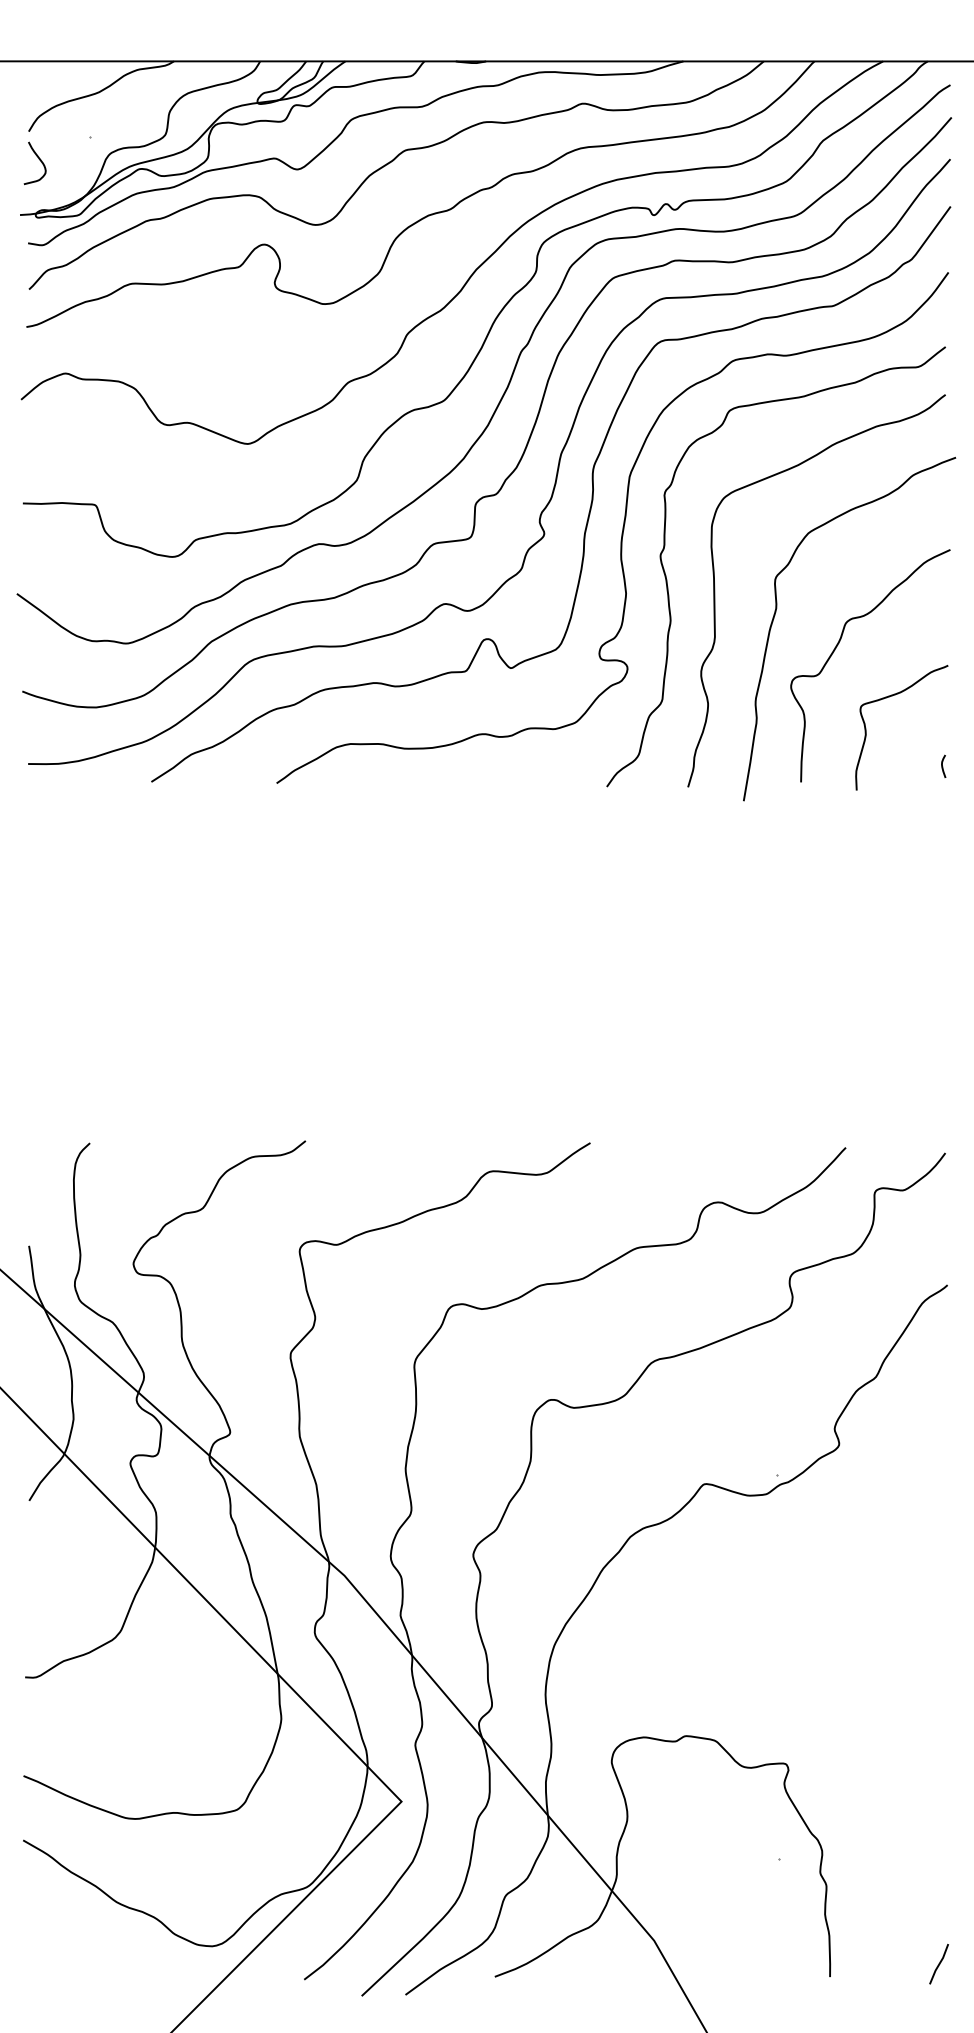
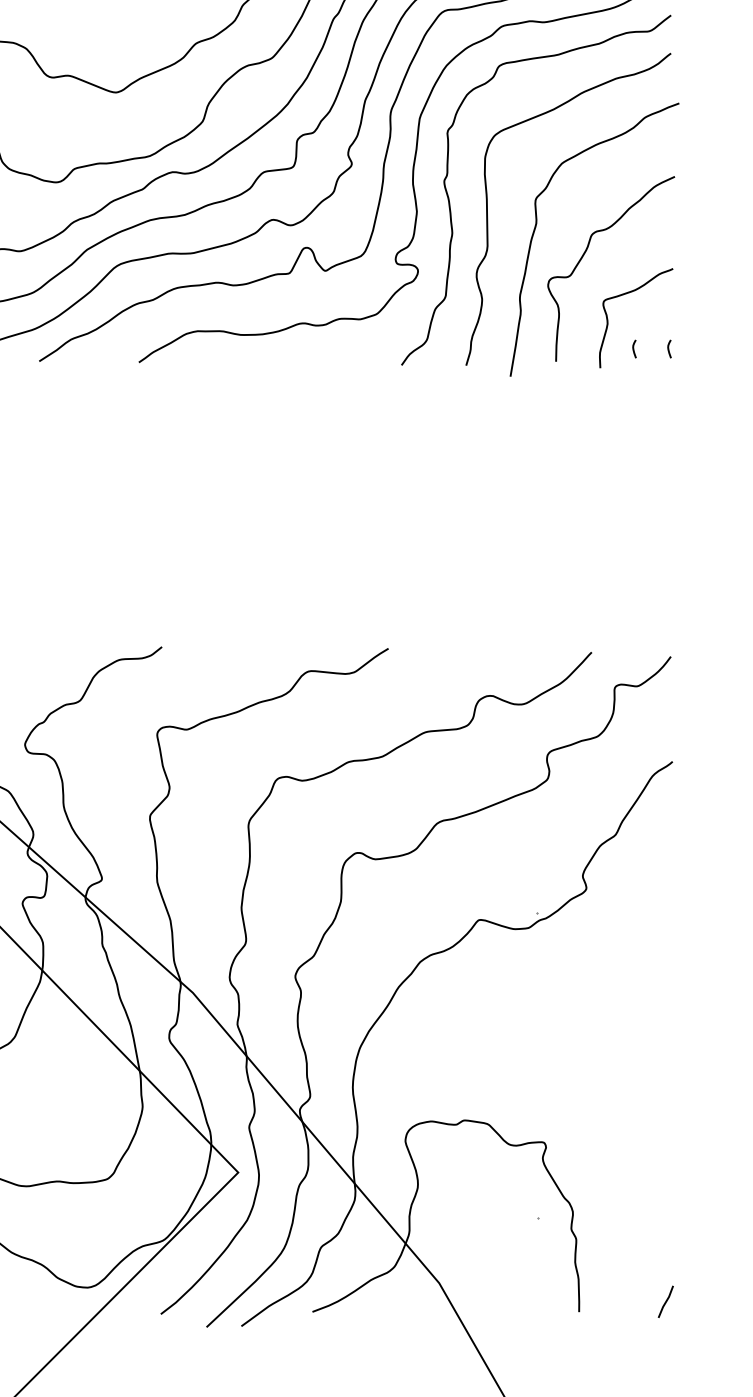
curve: (898, 765) -> (633, 348), added

